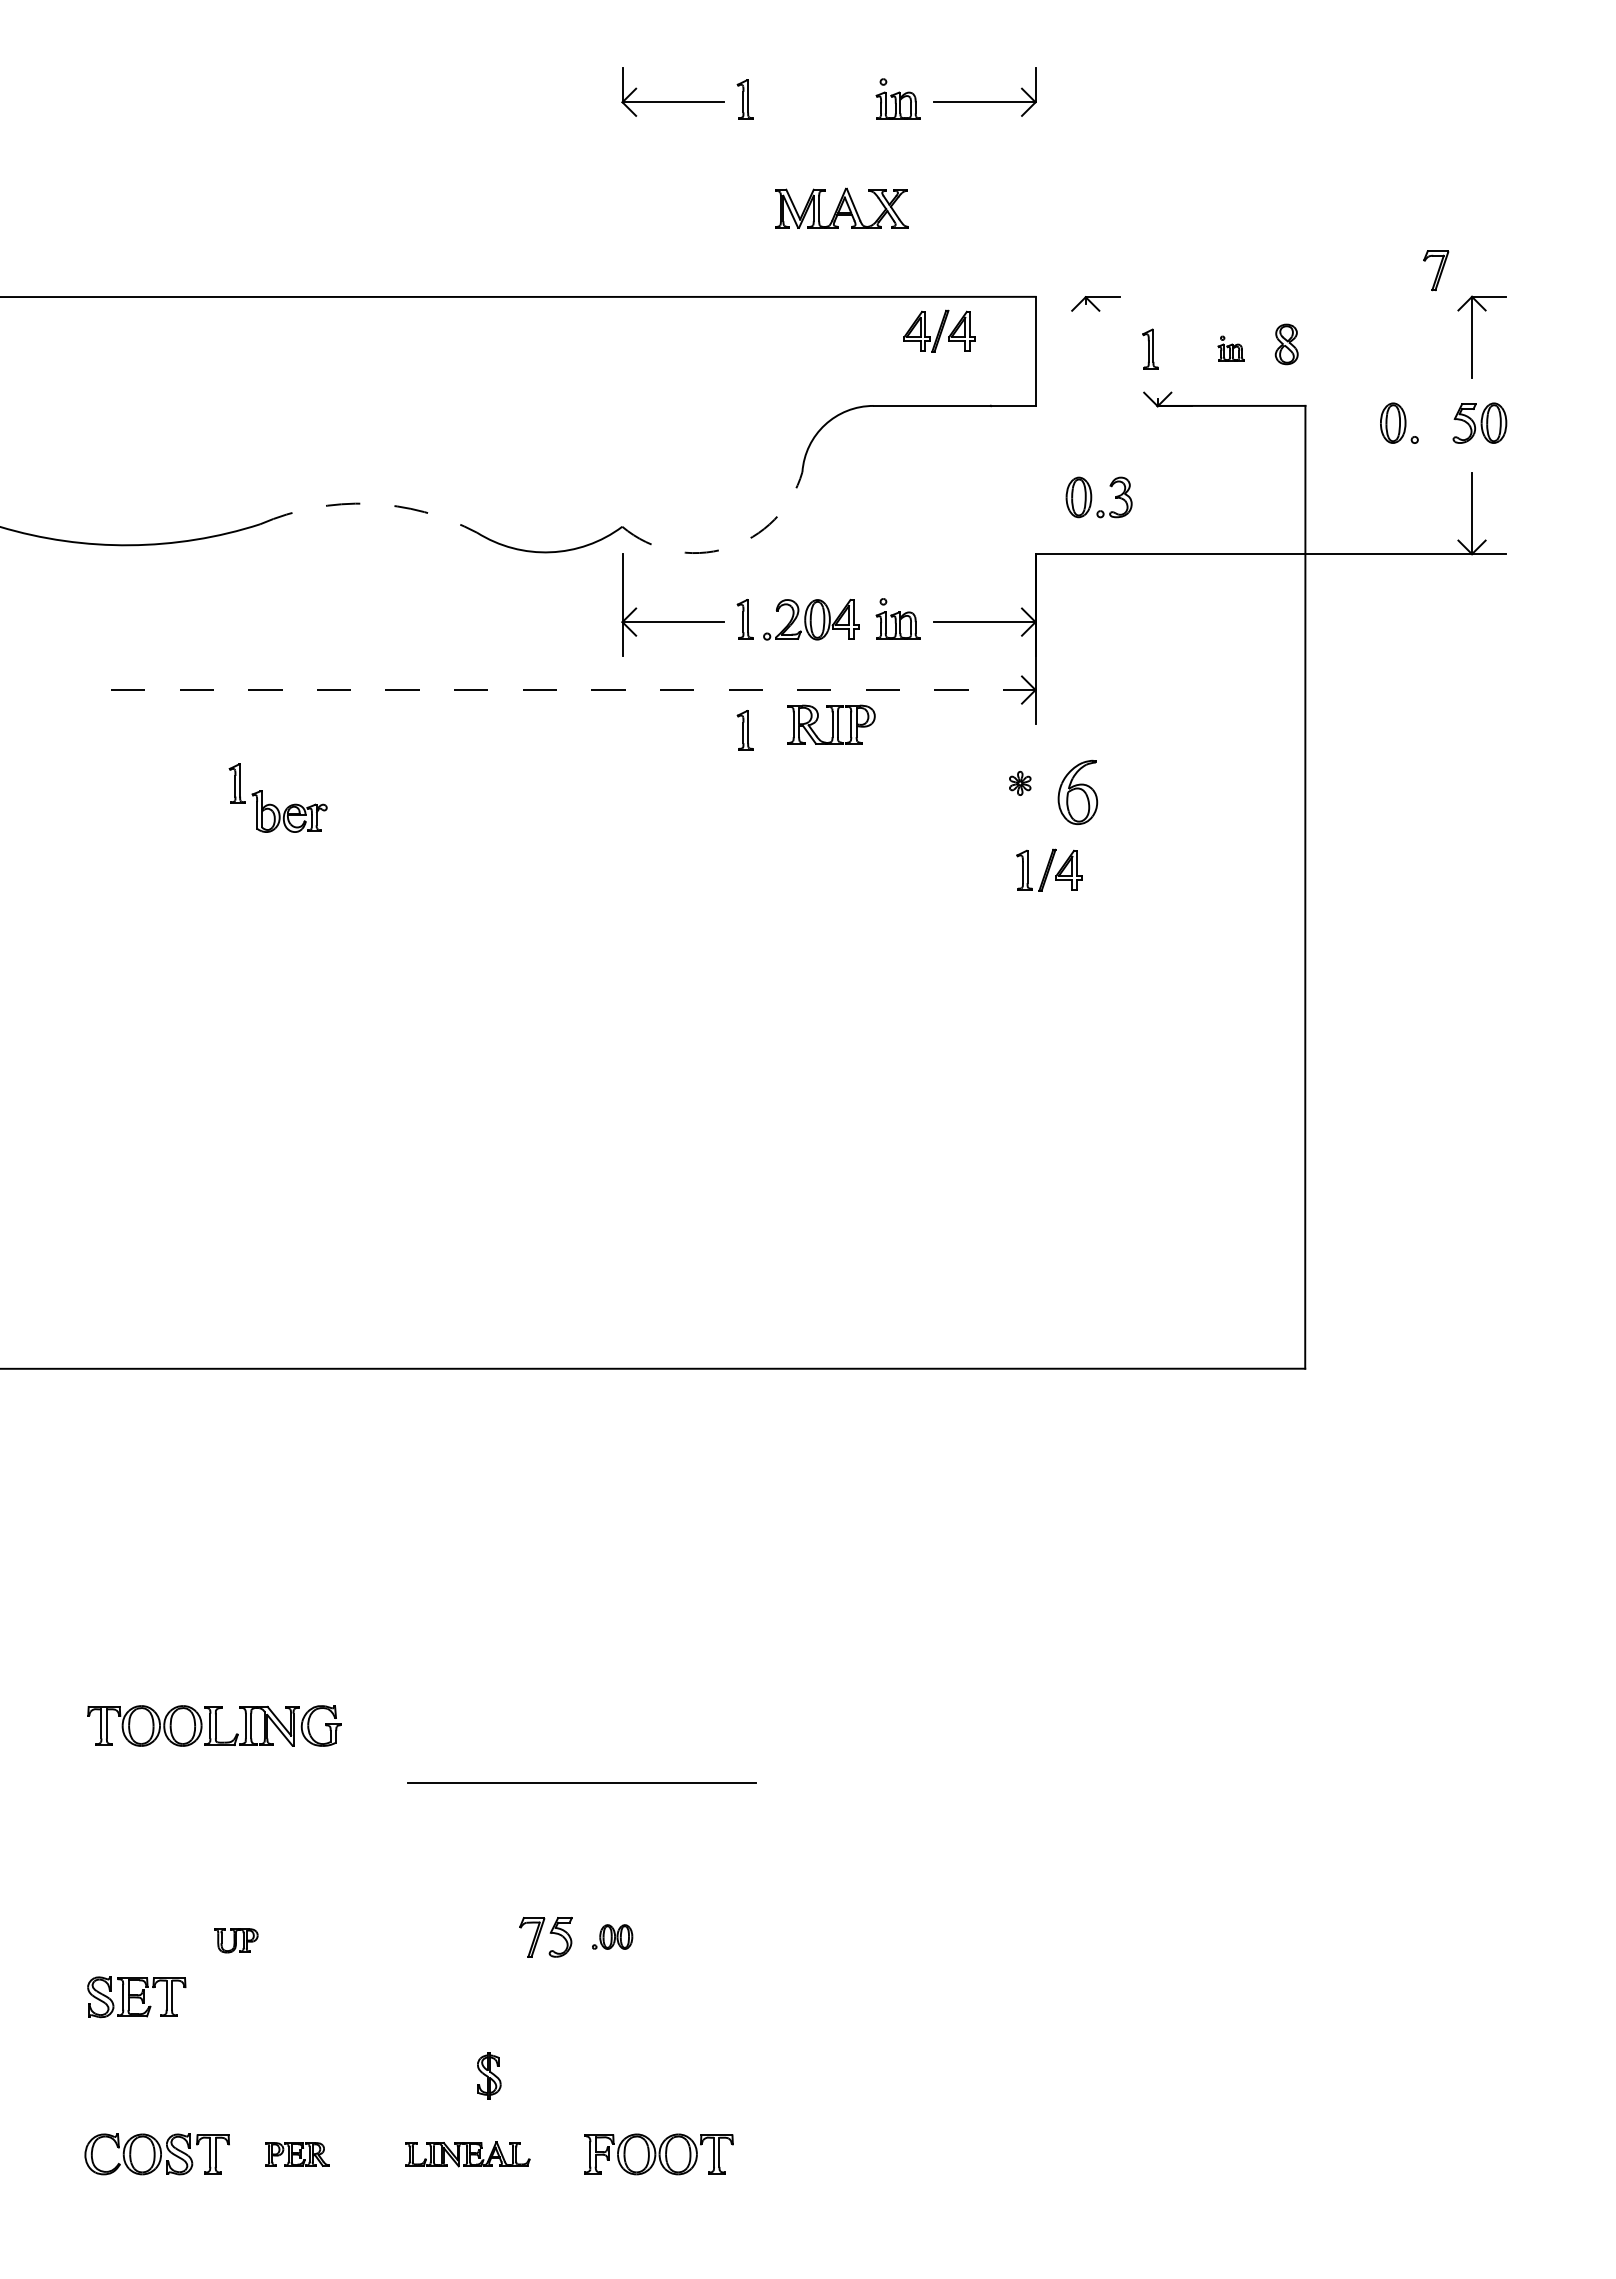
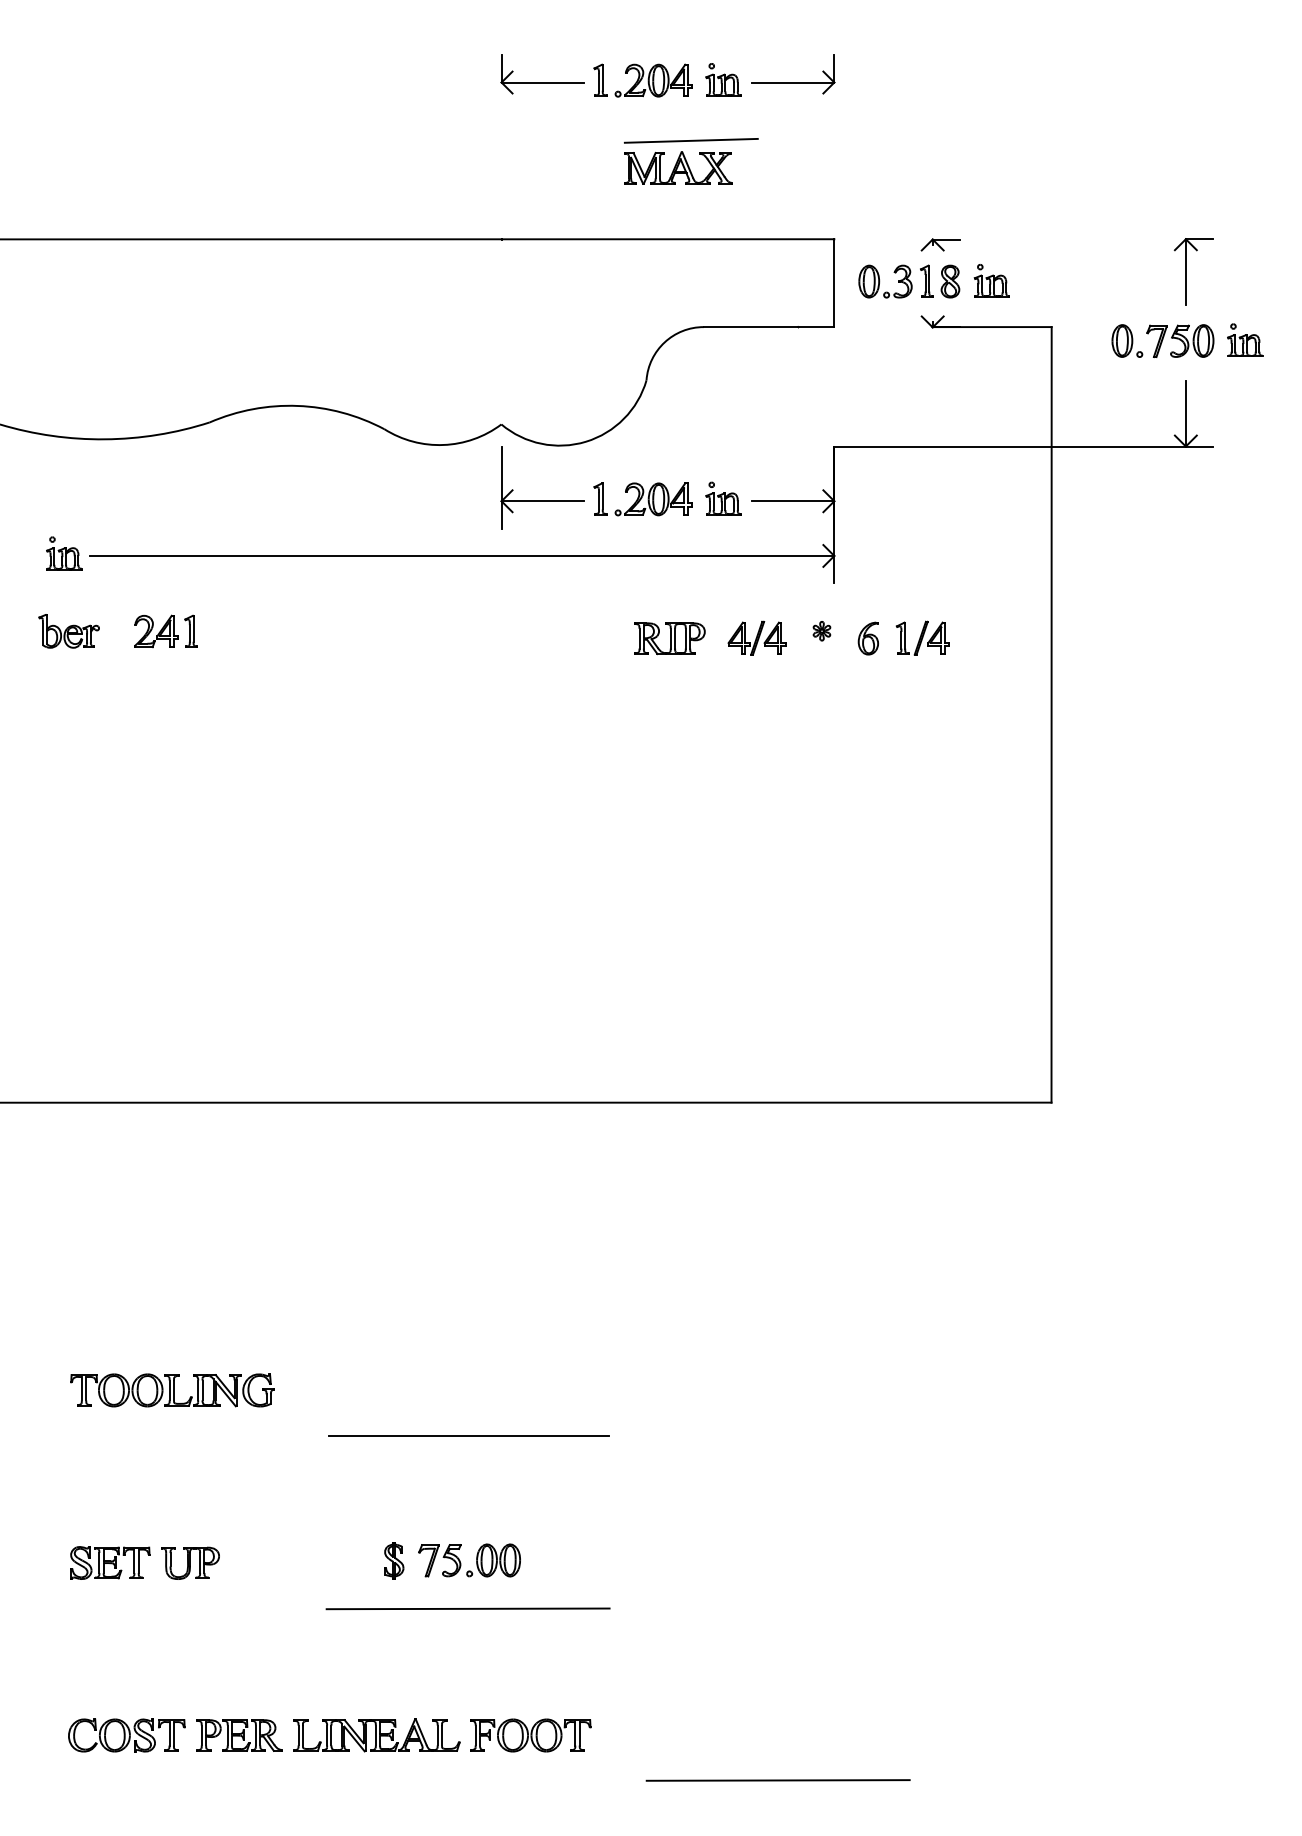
part: (811, 99) -> (653, 80), added
line: (857, 174) -> (690, 140), added
part: (1436, 270) -> (1157, 341), moved
part: (1095, 303) -> (940, 244), moved
part: (939, 330) -> (756, 637), moved
part: (1286, 344) -> (950, 281), moved
part: (1231, 348) -> (992, 280), size x1.67
part: (1545, 421) -> (1245, 339), added
part: (1098, 497) -> (884, 281), moved
arc: (369, 503) -> (297, 405), dashed -> solid
arc: (727, 548) -> (586, 441), dashed -> solid
part: (79, 686) -> (64, 553), added
line: (573, 690) -> (462, 556), dashed -> solid
part: (831, 724) -> (669, 638), moved
part: (744, 730) -> (599, 588), removed
part: (193, 783) -> (156, 631), added
part: (1077, 792) -> (868, 638), size x0.62
part: (289, 811) -> (69, 631), moved
part: (1049, 869) -> (922, 637), moved
part: (612, 1936) -> (493, 1559), size x1.67
part: (236, 1940) -> (190, 1563), size x1.67
line: (580, 1996) -> (467, 1608), added
part: (136, 1997) -> (110, 1563), moved
part: (489, 2075) -> (394, 1560), moved
part: (297, 2154) -> (239, 1735), size x1.67
part: (467, 2154) -> (376, 1735), size x1.67
line: (965, 2209) -> (777, 1779), added

